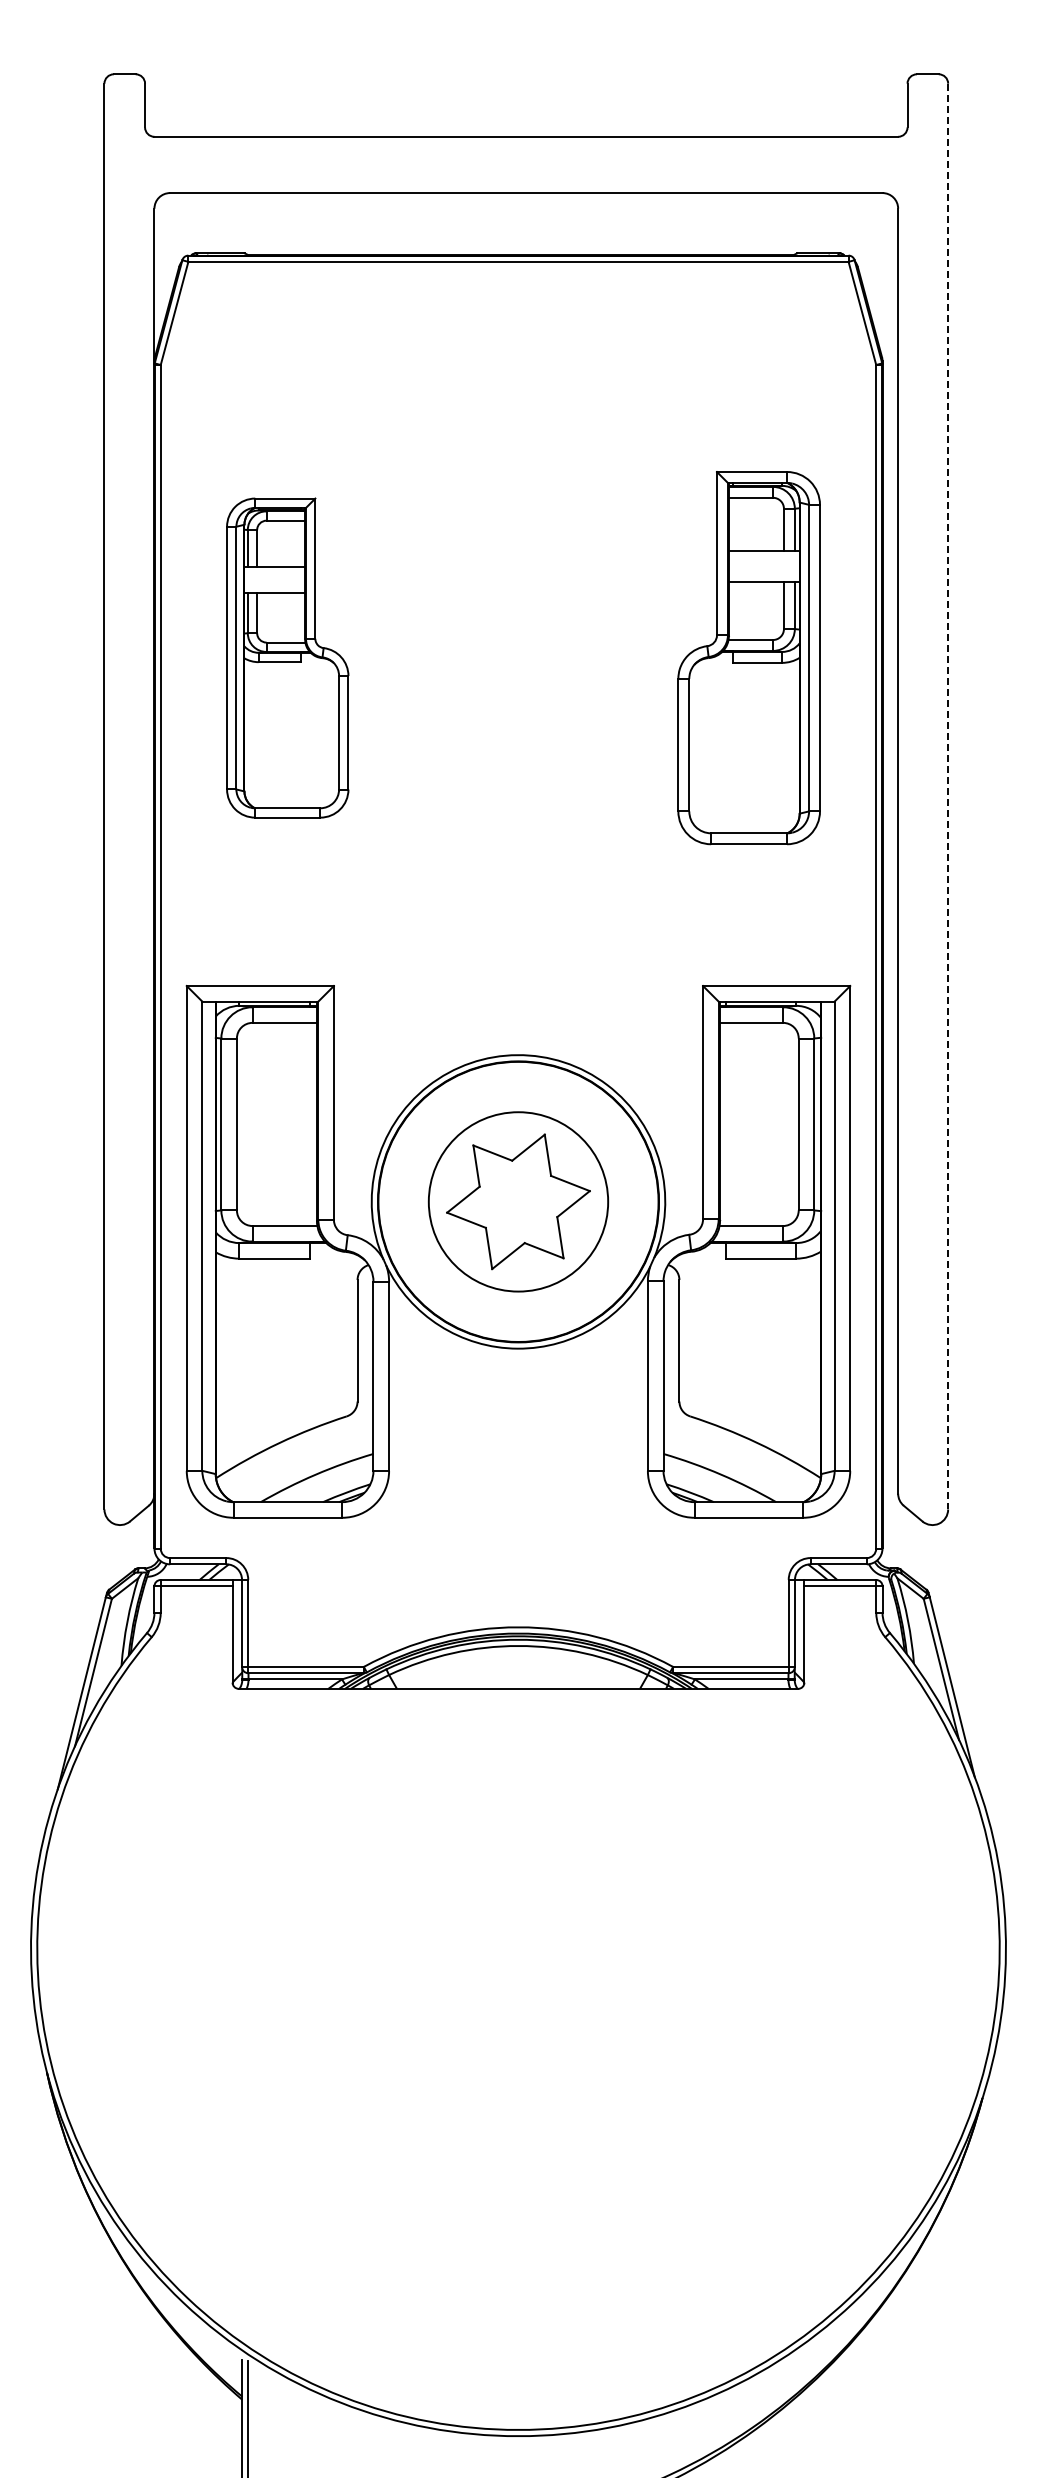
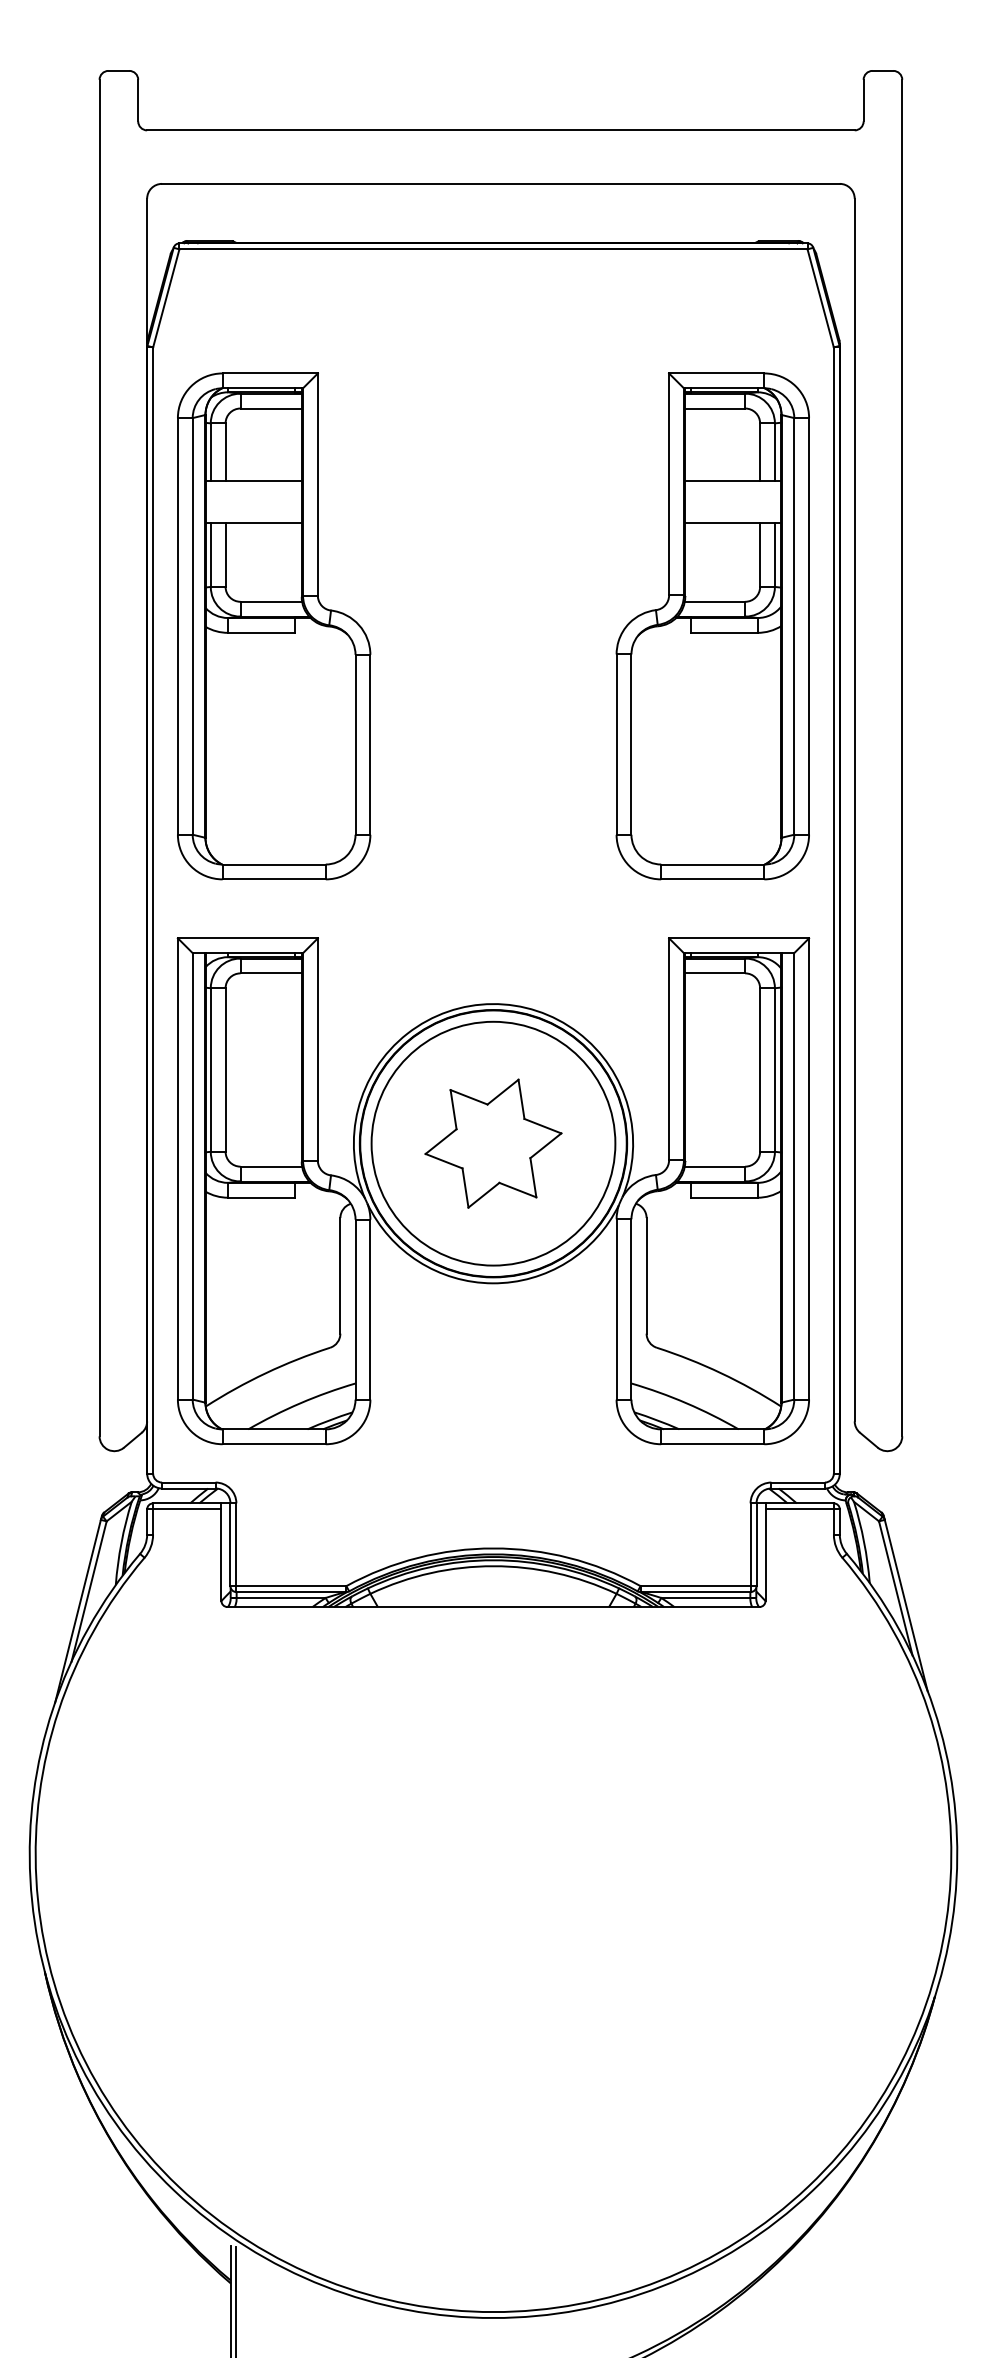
part: (287, 657) -> (273, 625), size x1.67
part: (749, 657) -> (713, 625), size x1.43
line: (948, 796) -> (902, 758), dashed -> solid
circle: (518, 1201) -> (493, 1143), size x1.43

